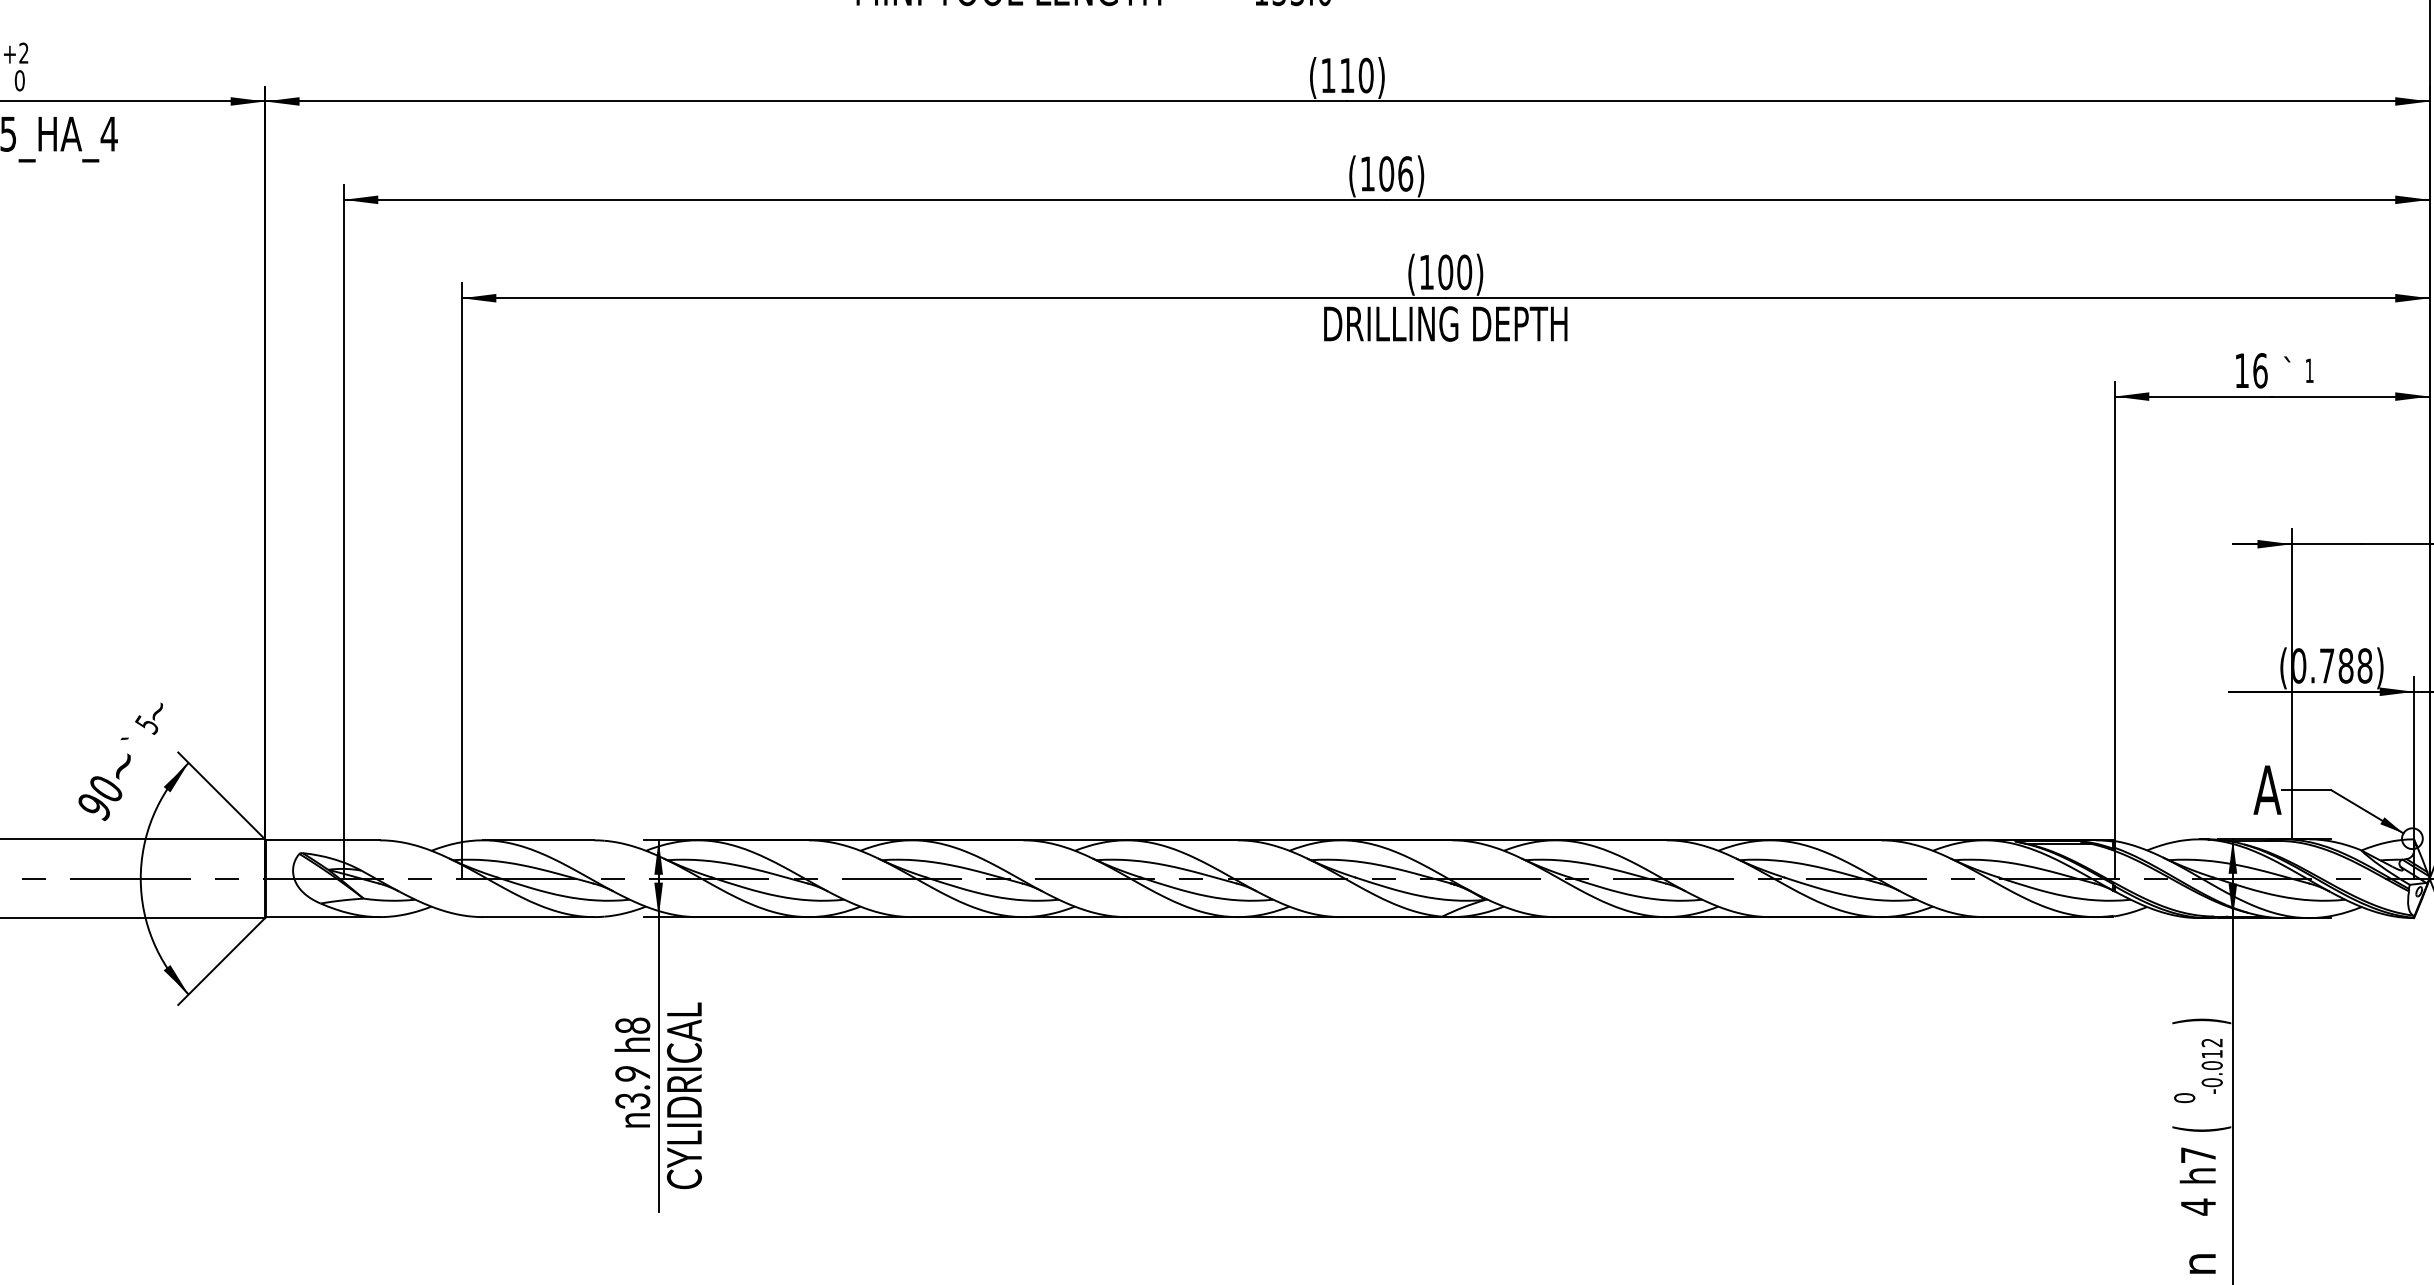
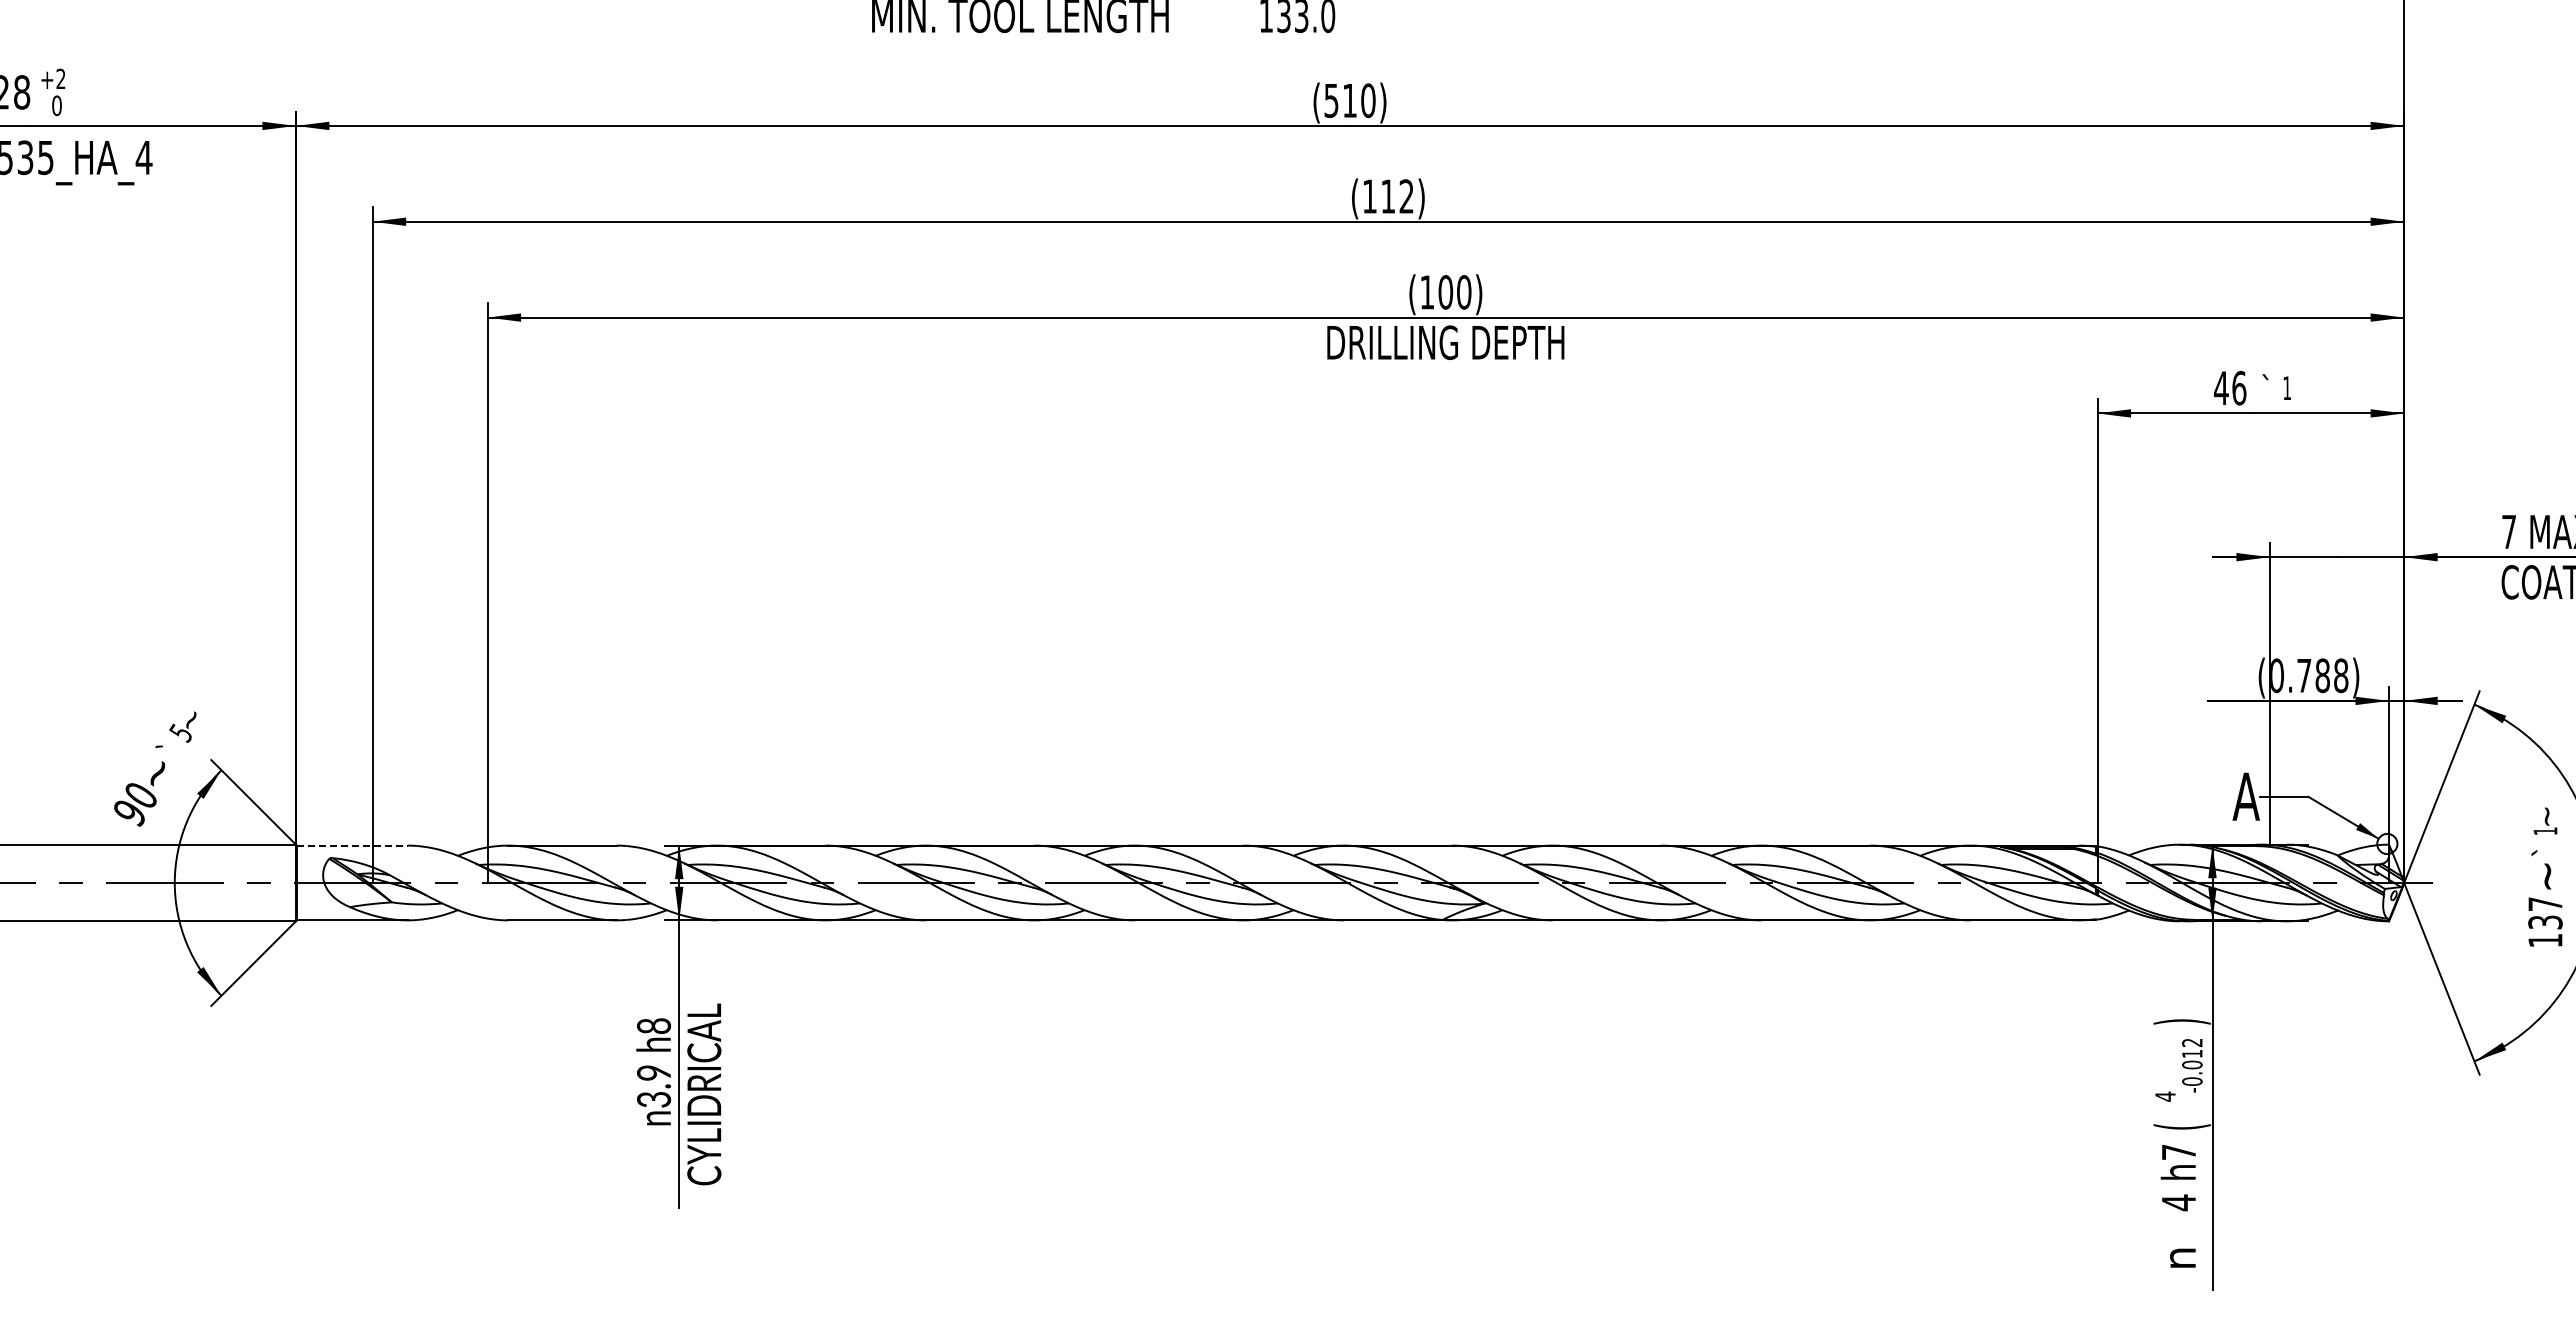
text: (1328, 76) -> (1331, 101), (110) -> (510)
text: (1396, 173) -> (1397, 196), (106) -> (112)
text: (2242, 370) -> (2221, 387), 16 -> 46
line: (323, 840) -> (352, 845), solid -> dashed
text: (2184, 1097) -> (2165, 1096), 0 -> 4

